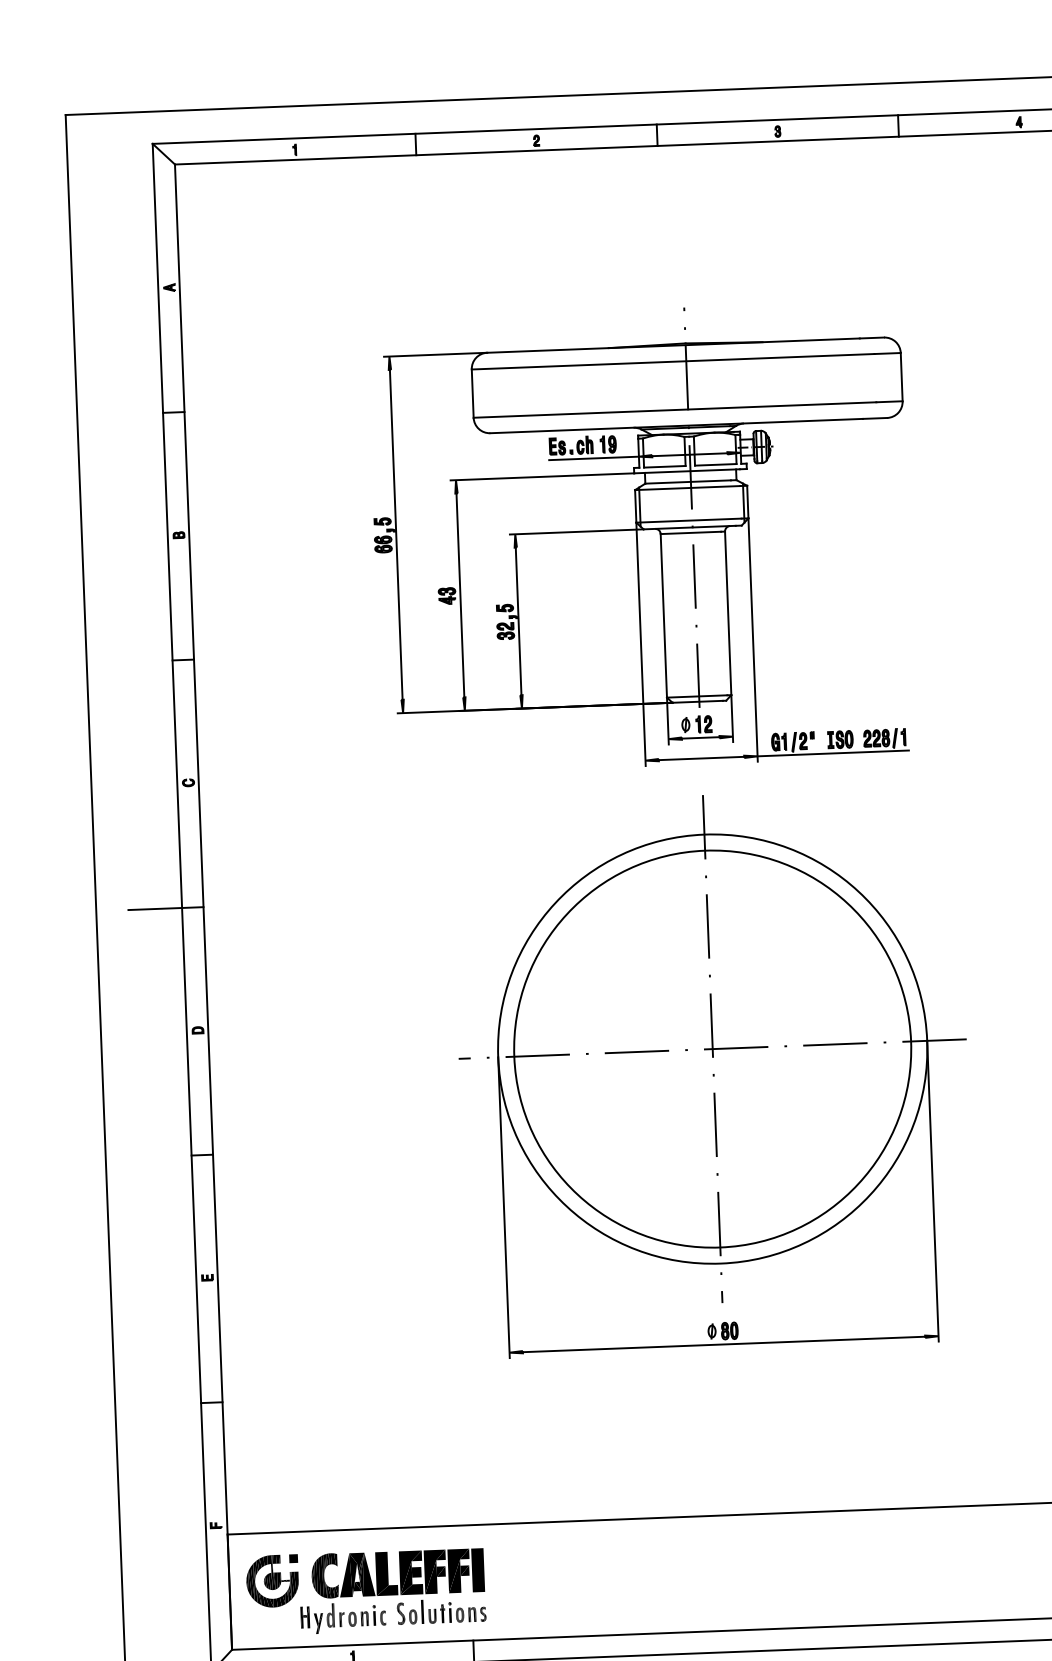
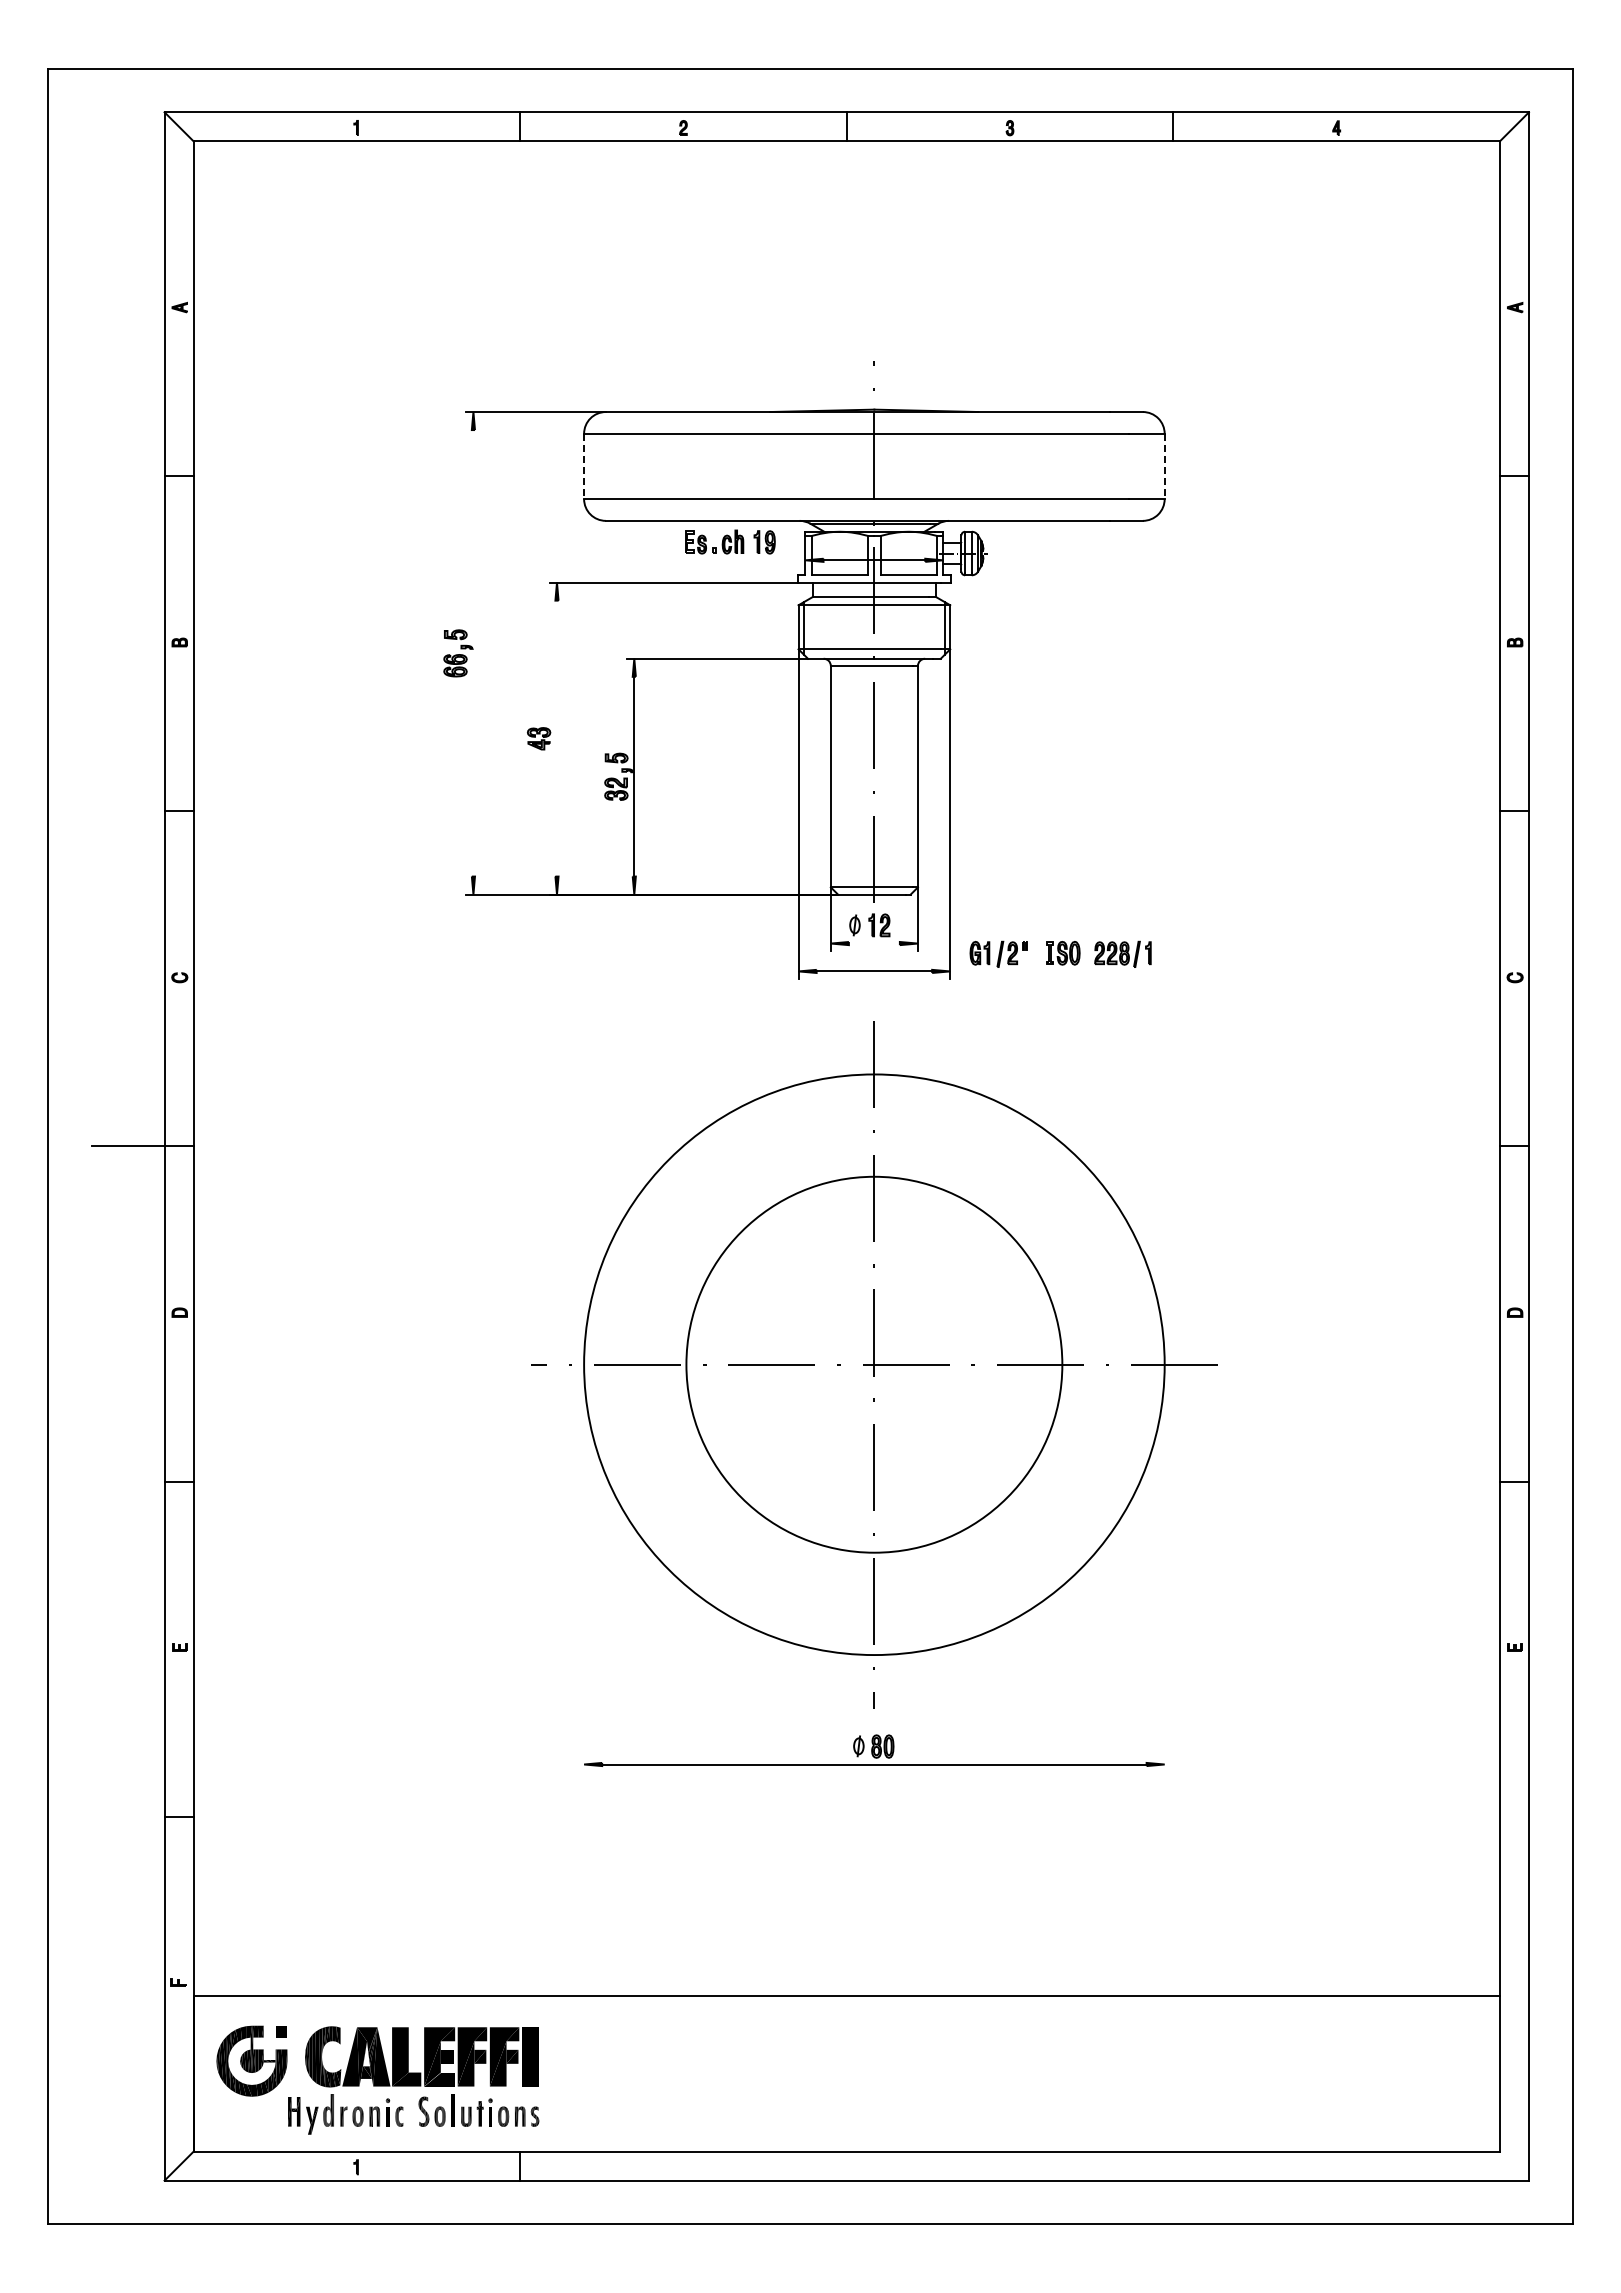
line: (901, 377) -> (1164, 466), solid -> dashed
line: (473, 393) -> (584, 466), solid -> dashed
line: (593, 458) -> (744, 560), removed
line: (396, 534) -> (473, 653), removed
line: (460, 595) -> (556, 738), removed
line: (700, 737) -> (873, 943), removed
line: (833, 753) -> (1052, 971), removed
circle: (712, 1048) -> (873, 1364), size x0.7
line: (932, 1190) -> (1164, 1567), removed
line: (504, 1207) -> (584, 1567), removed

